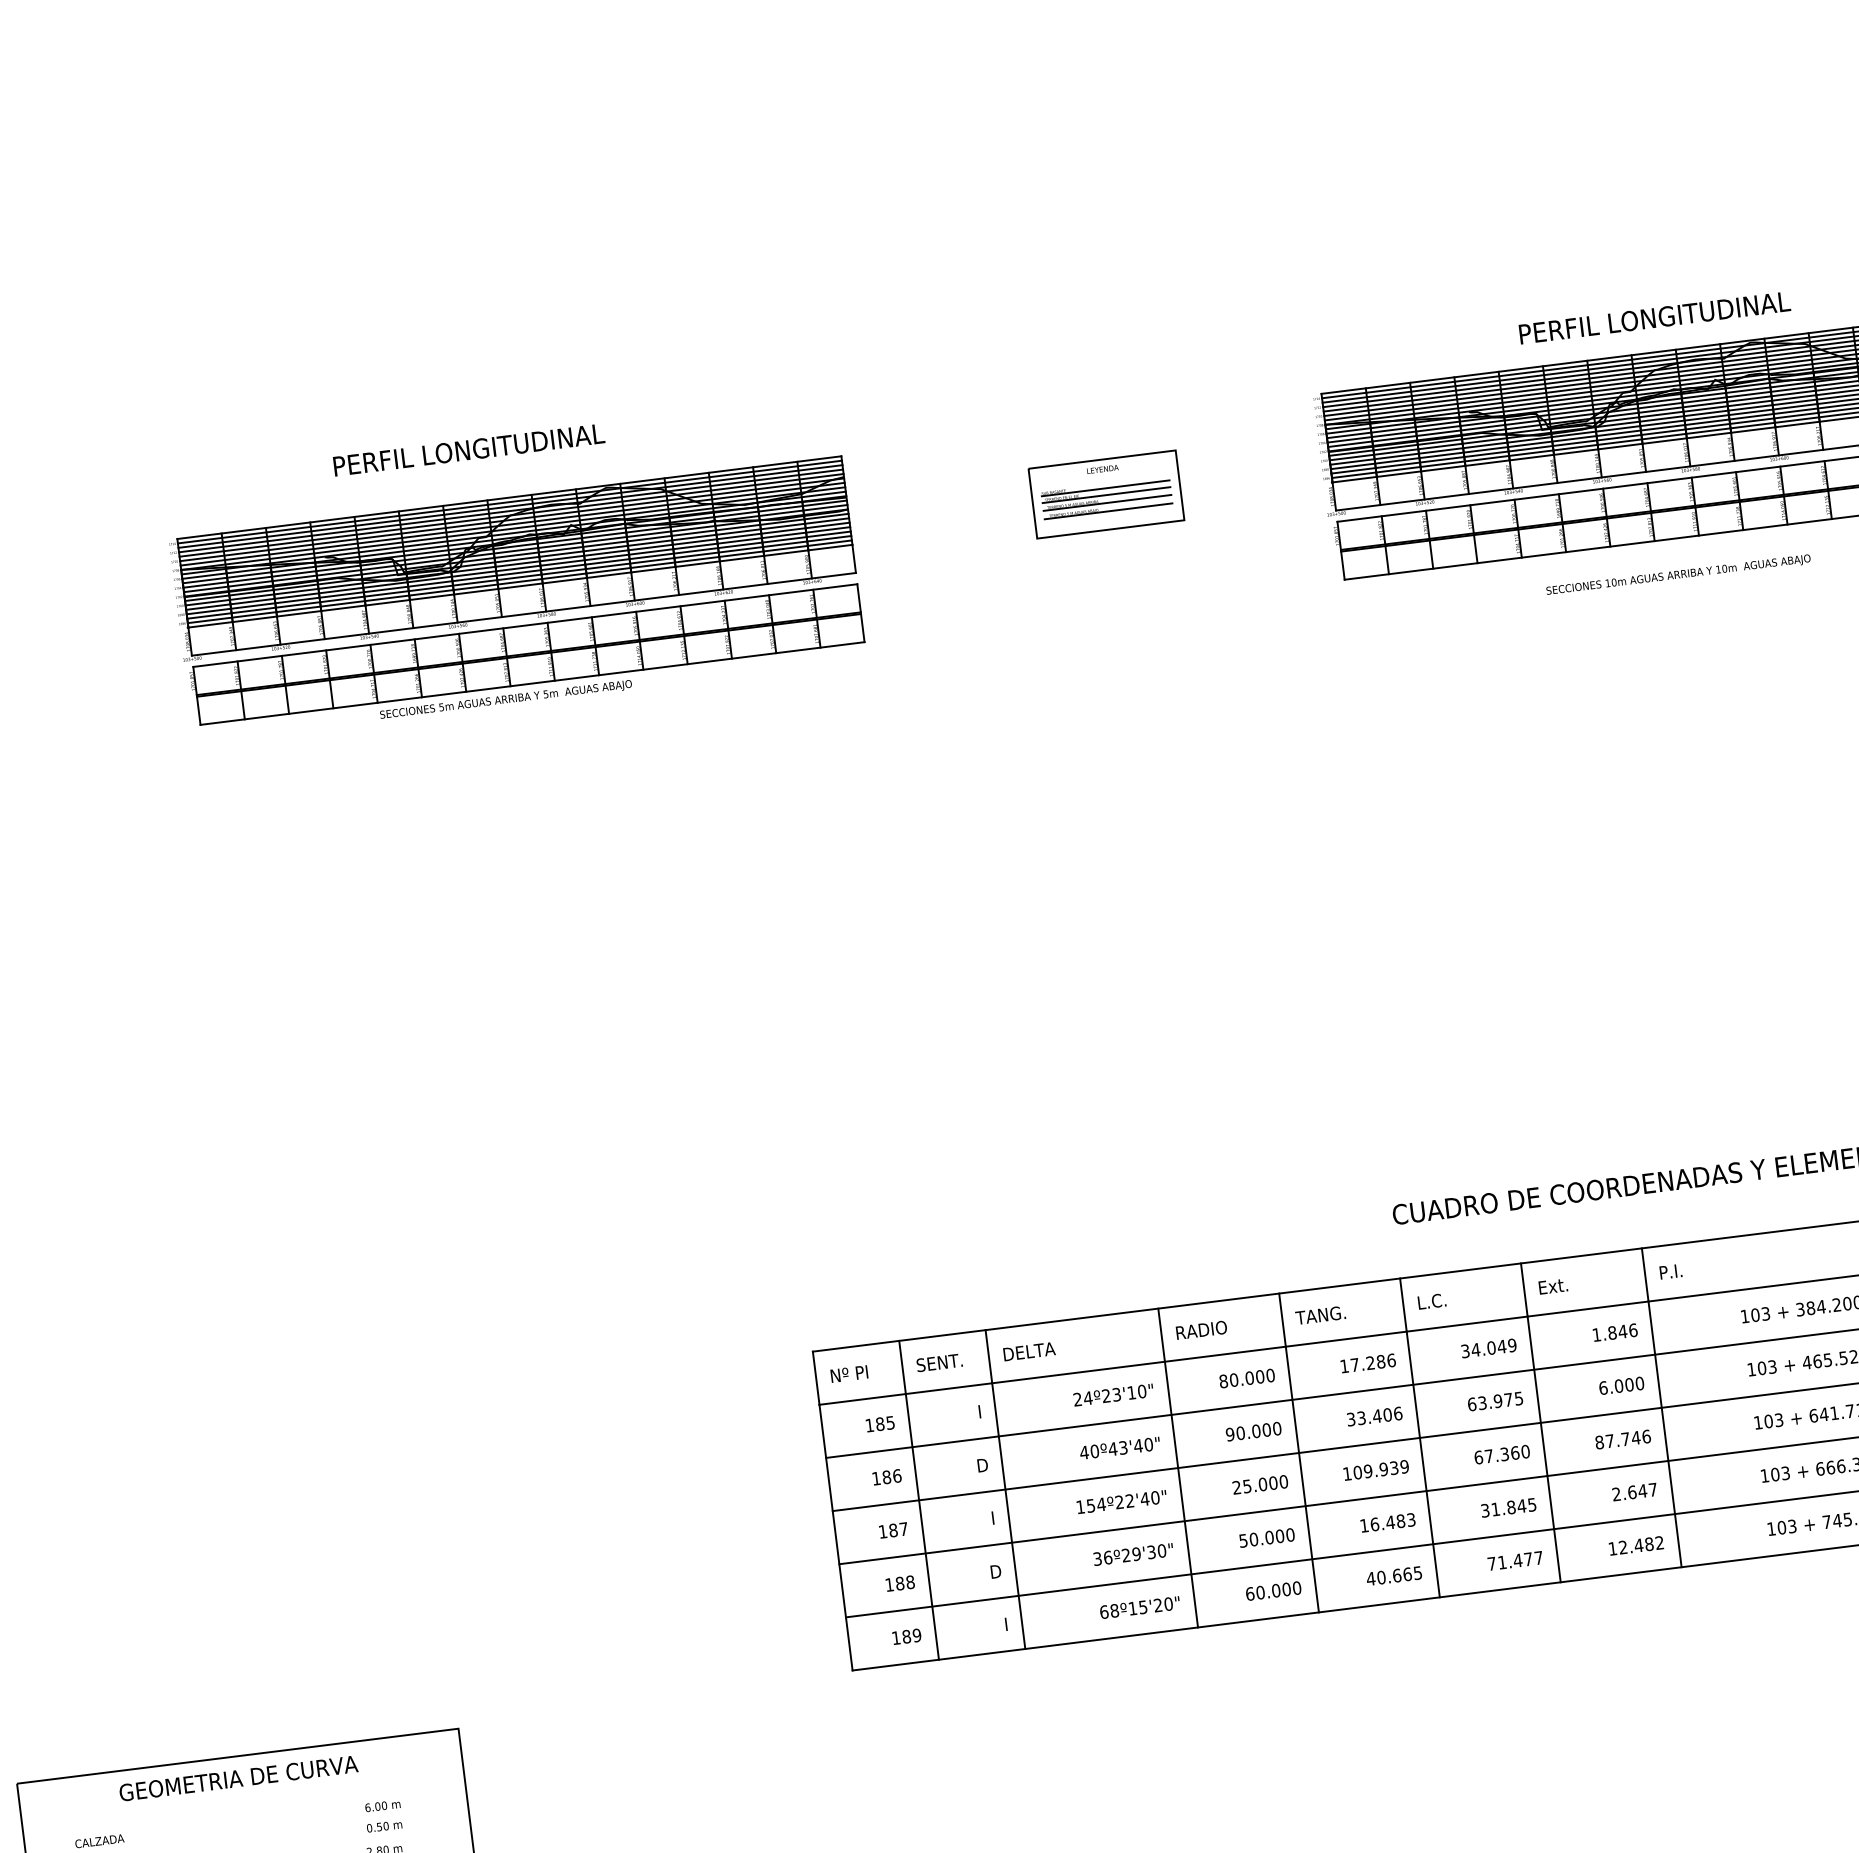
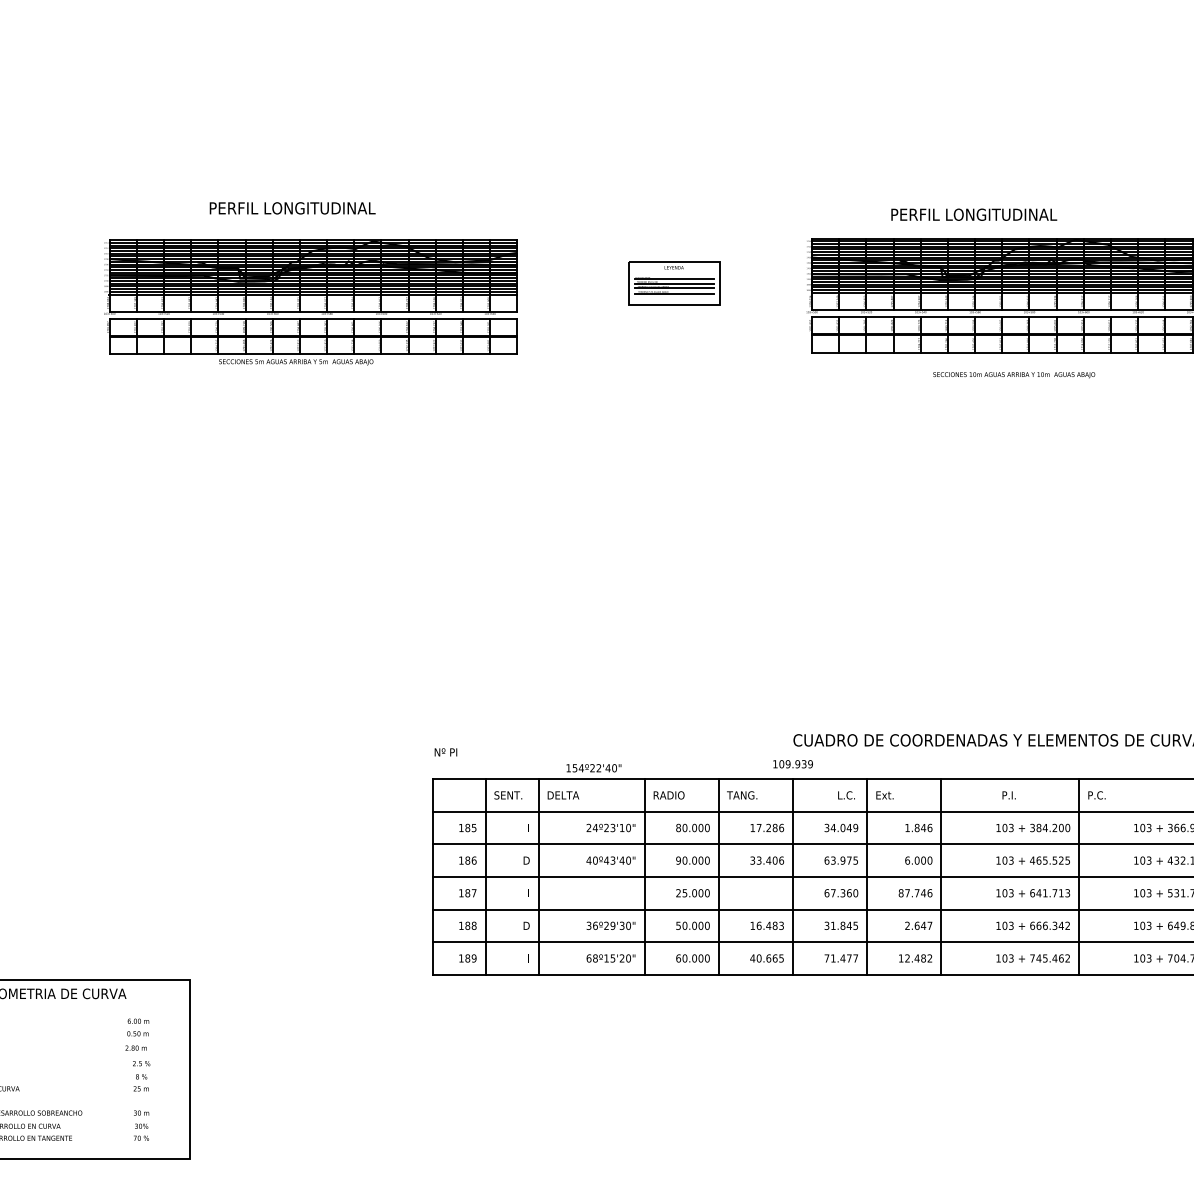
text: (1655, 317) -> (974, 214), moved
text: (1669, 1272) -> (1008, 795), moved
text: (1432, 1301) -> (846, 795), moved
text: (848, 1374) -> (445, 752), moved
text: (1375, 1470) -> (792, 764), moved
text: (1121, 1502) -> (593, 768), moved

